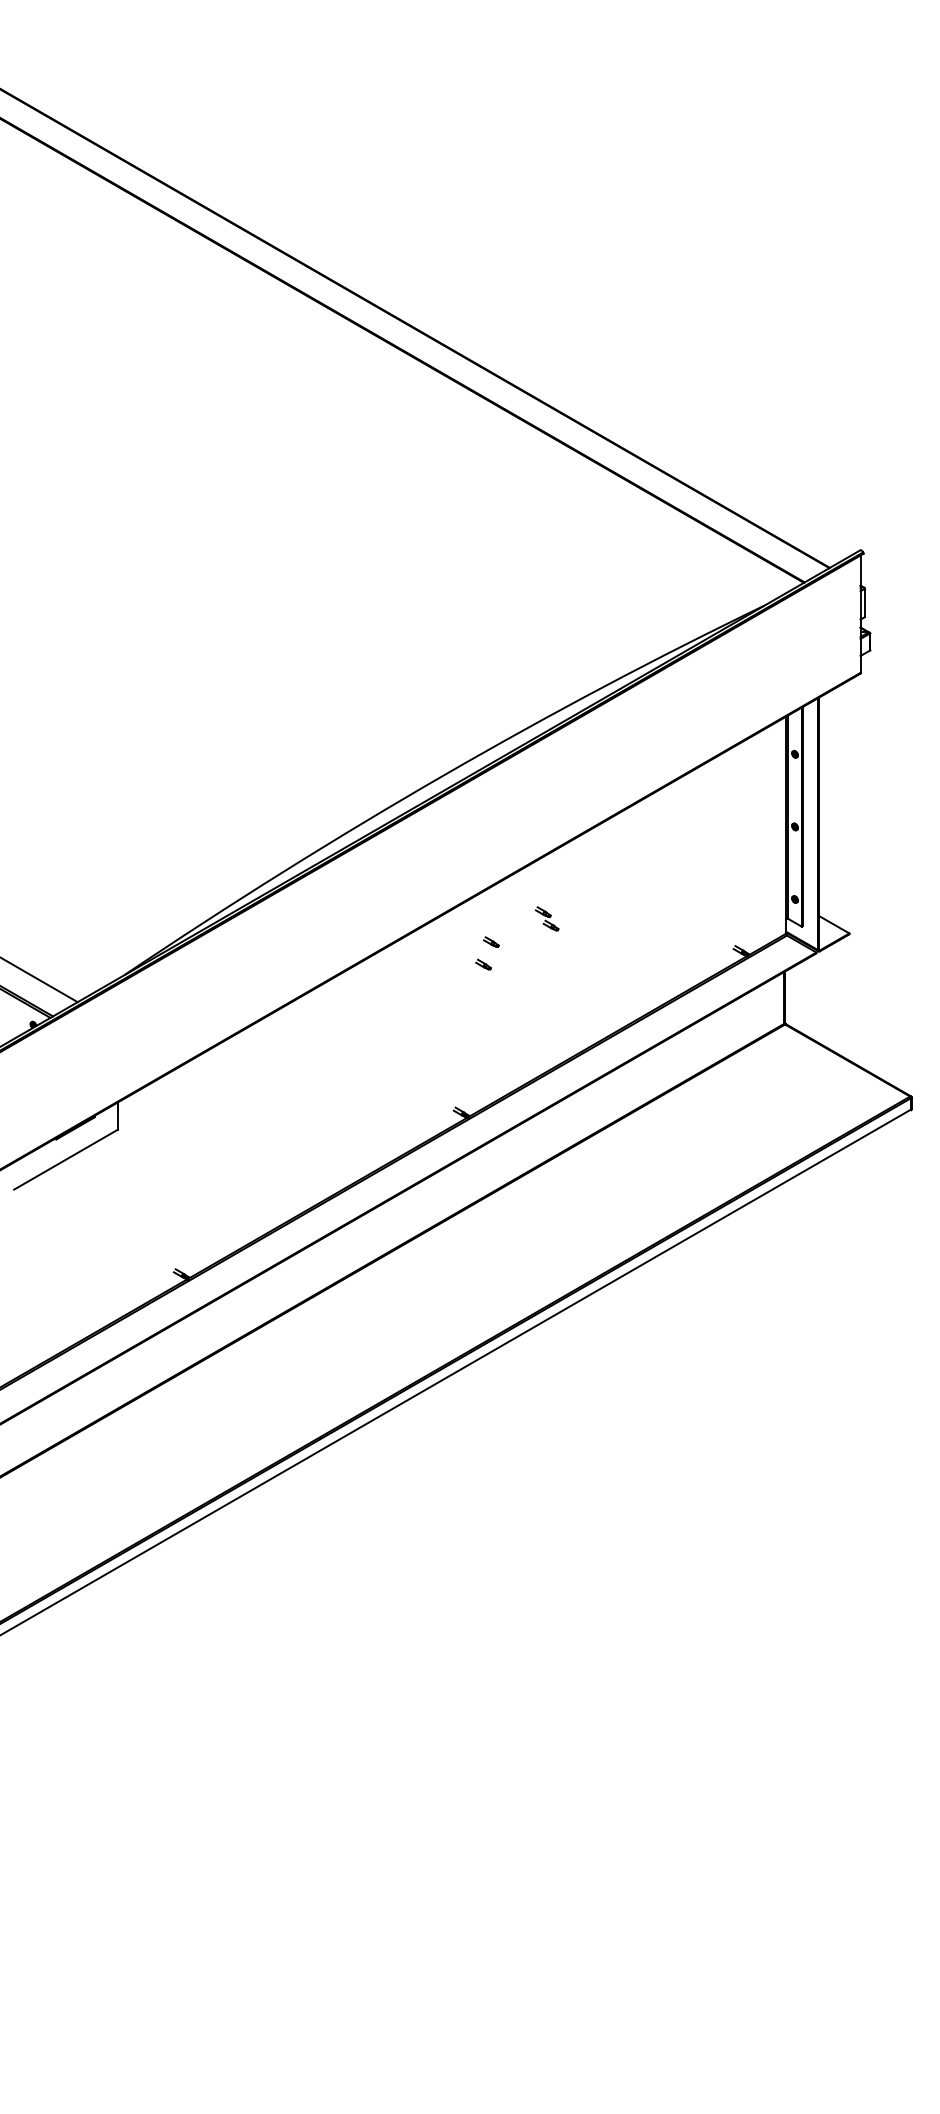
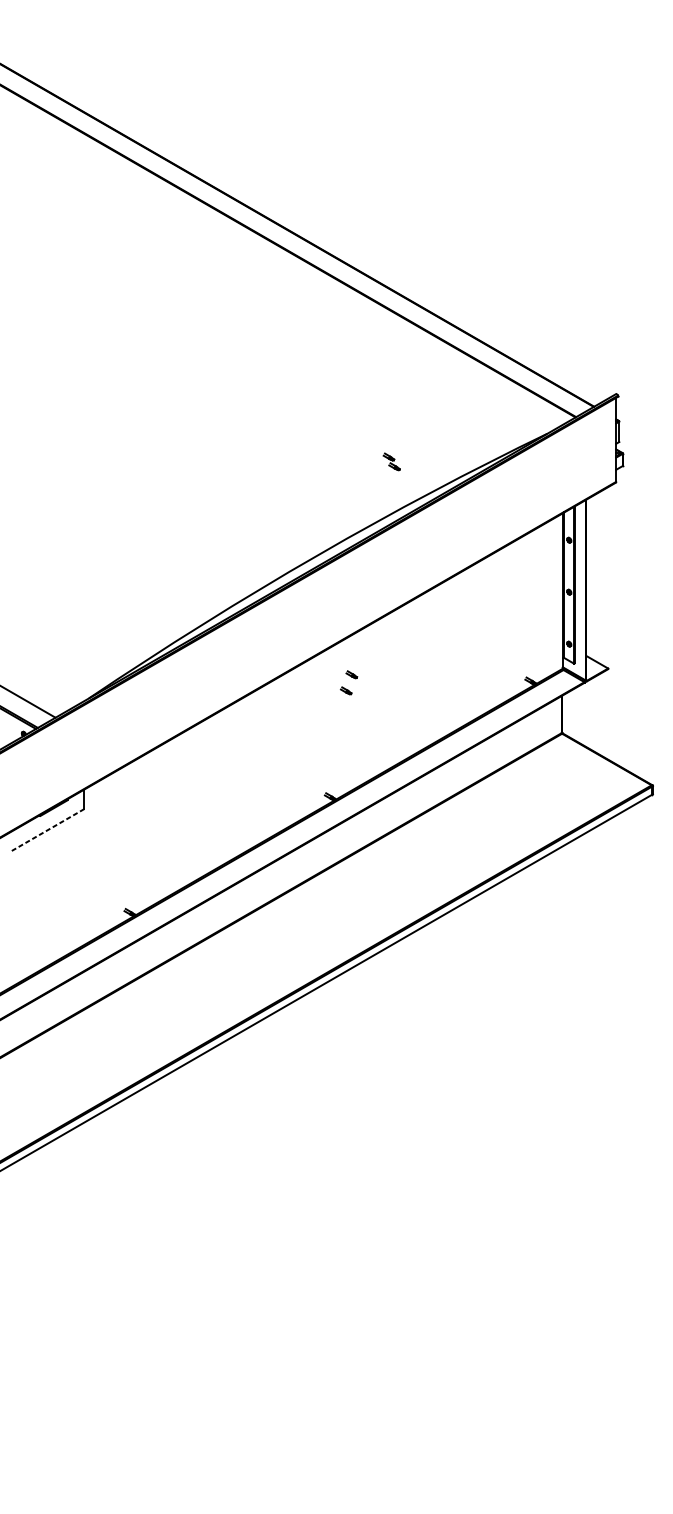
part: (546, 918) -> (391, 461), moved
line: (66, 1159) -> (47, 830), solid -> dashed

